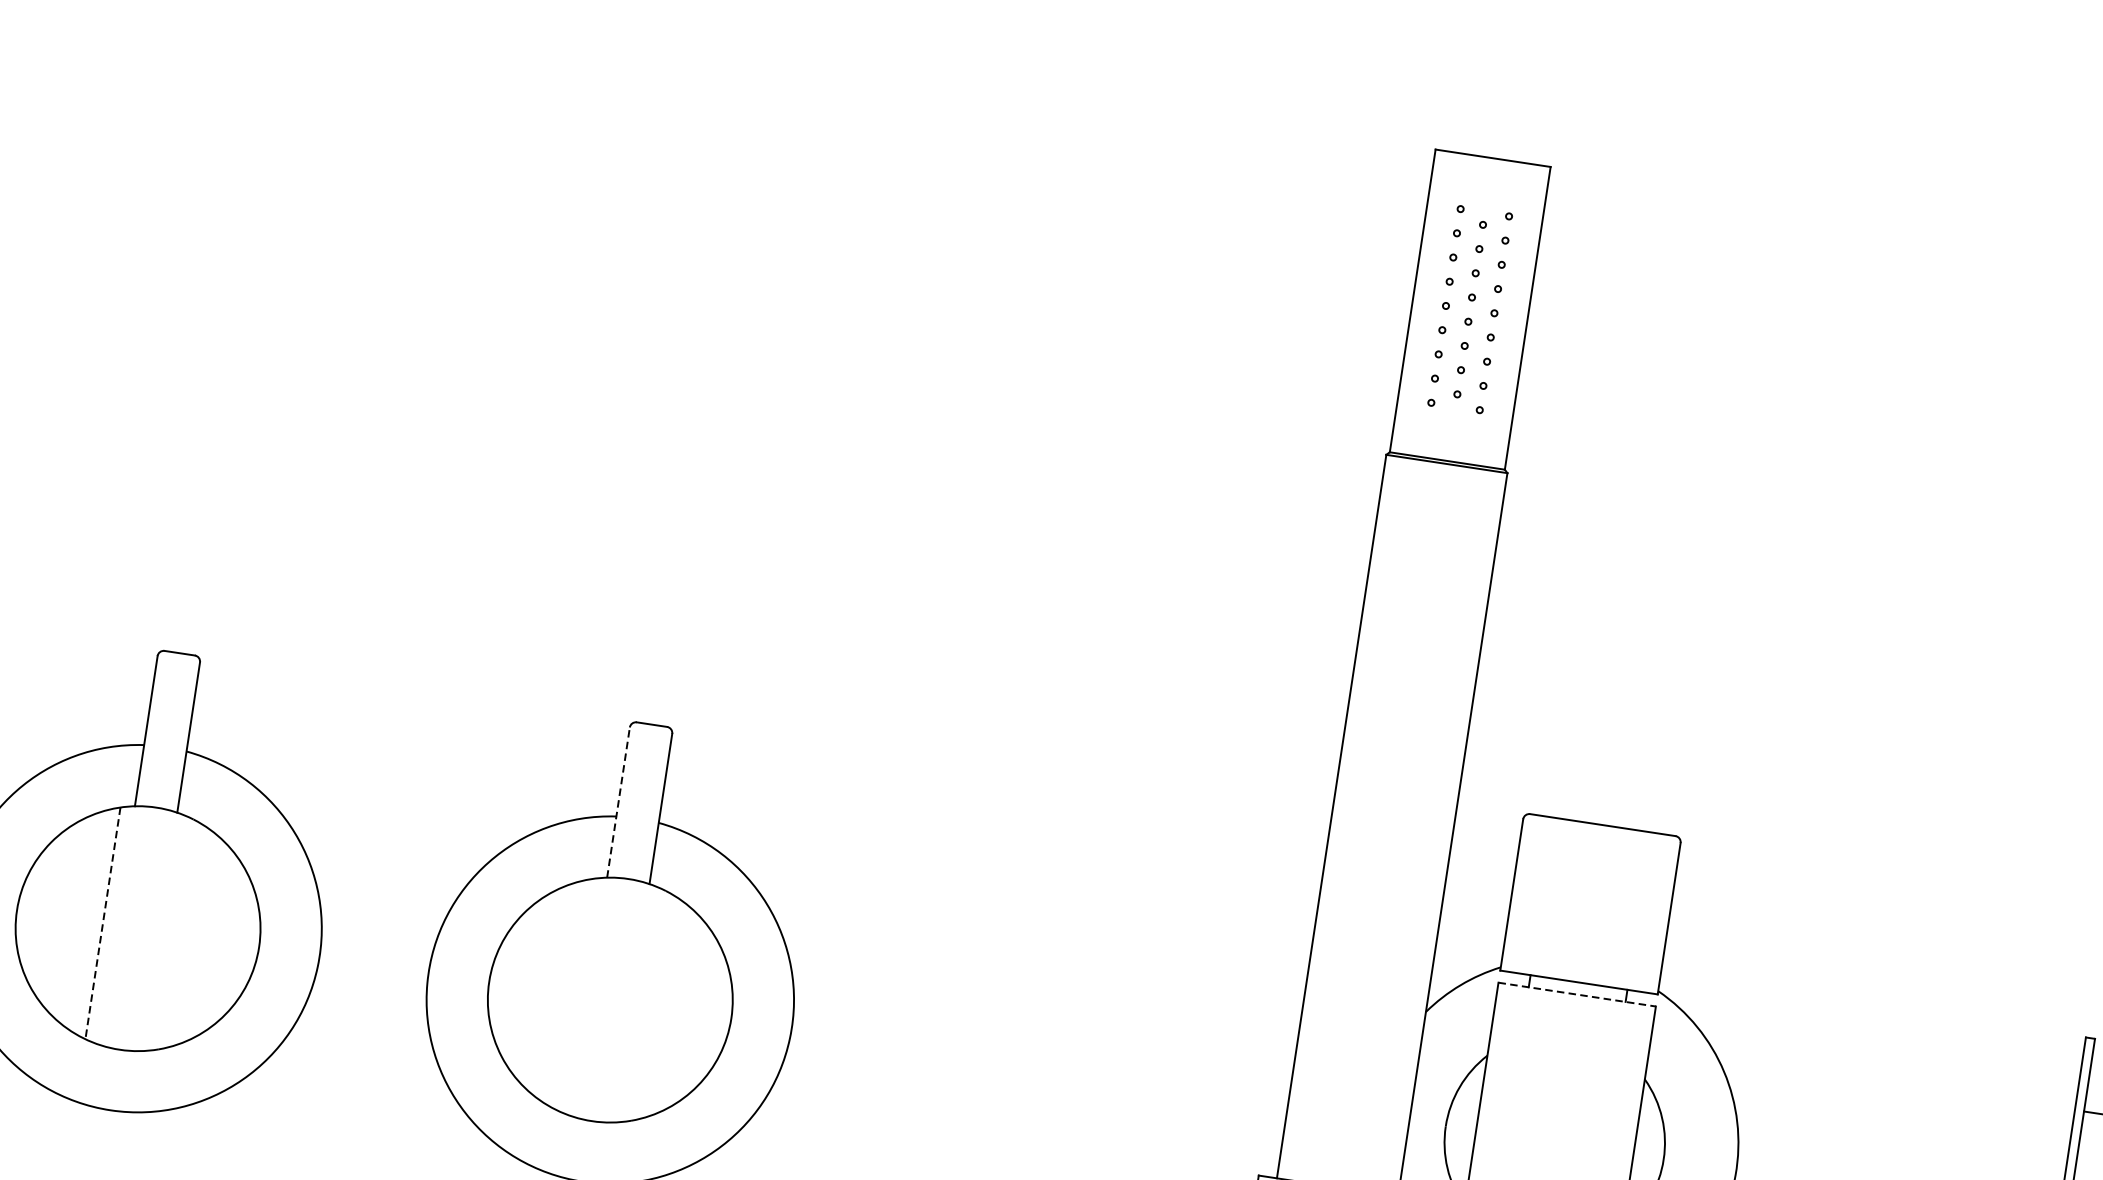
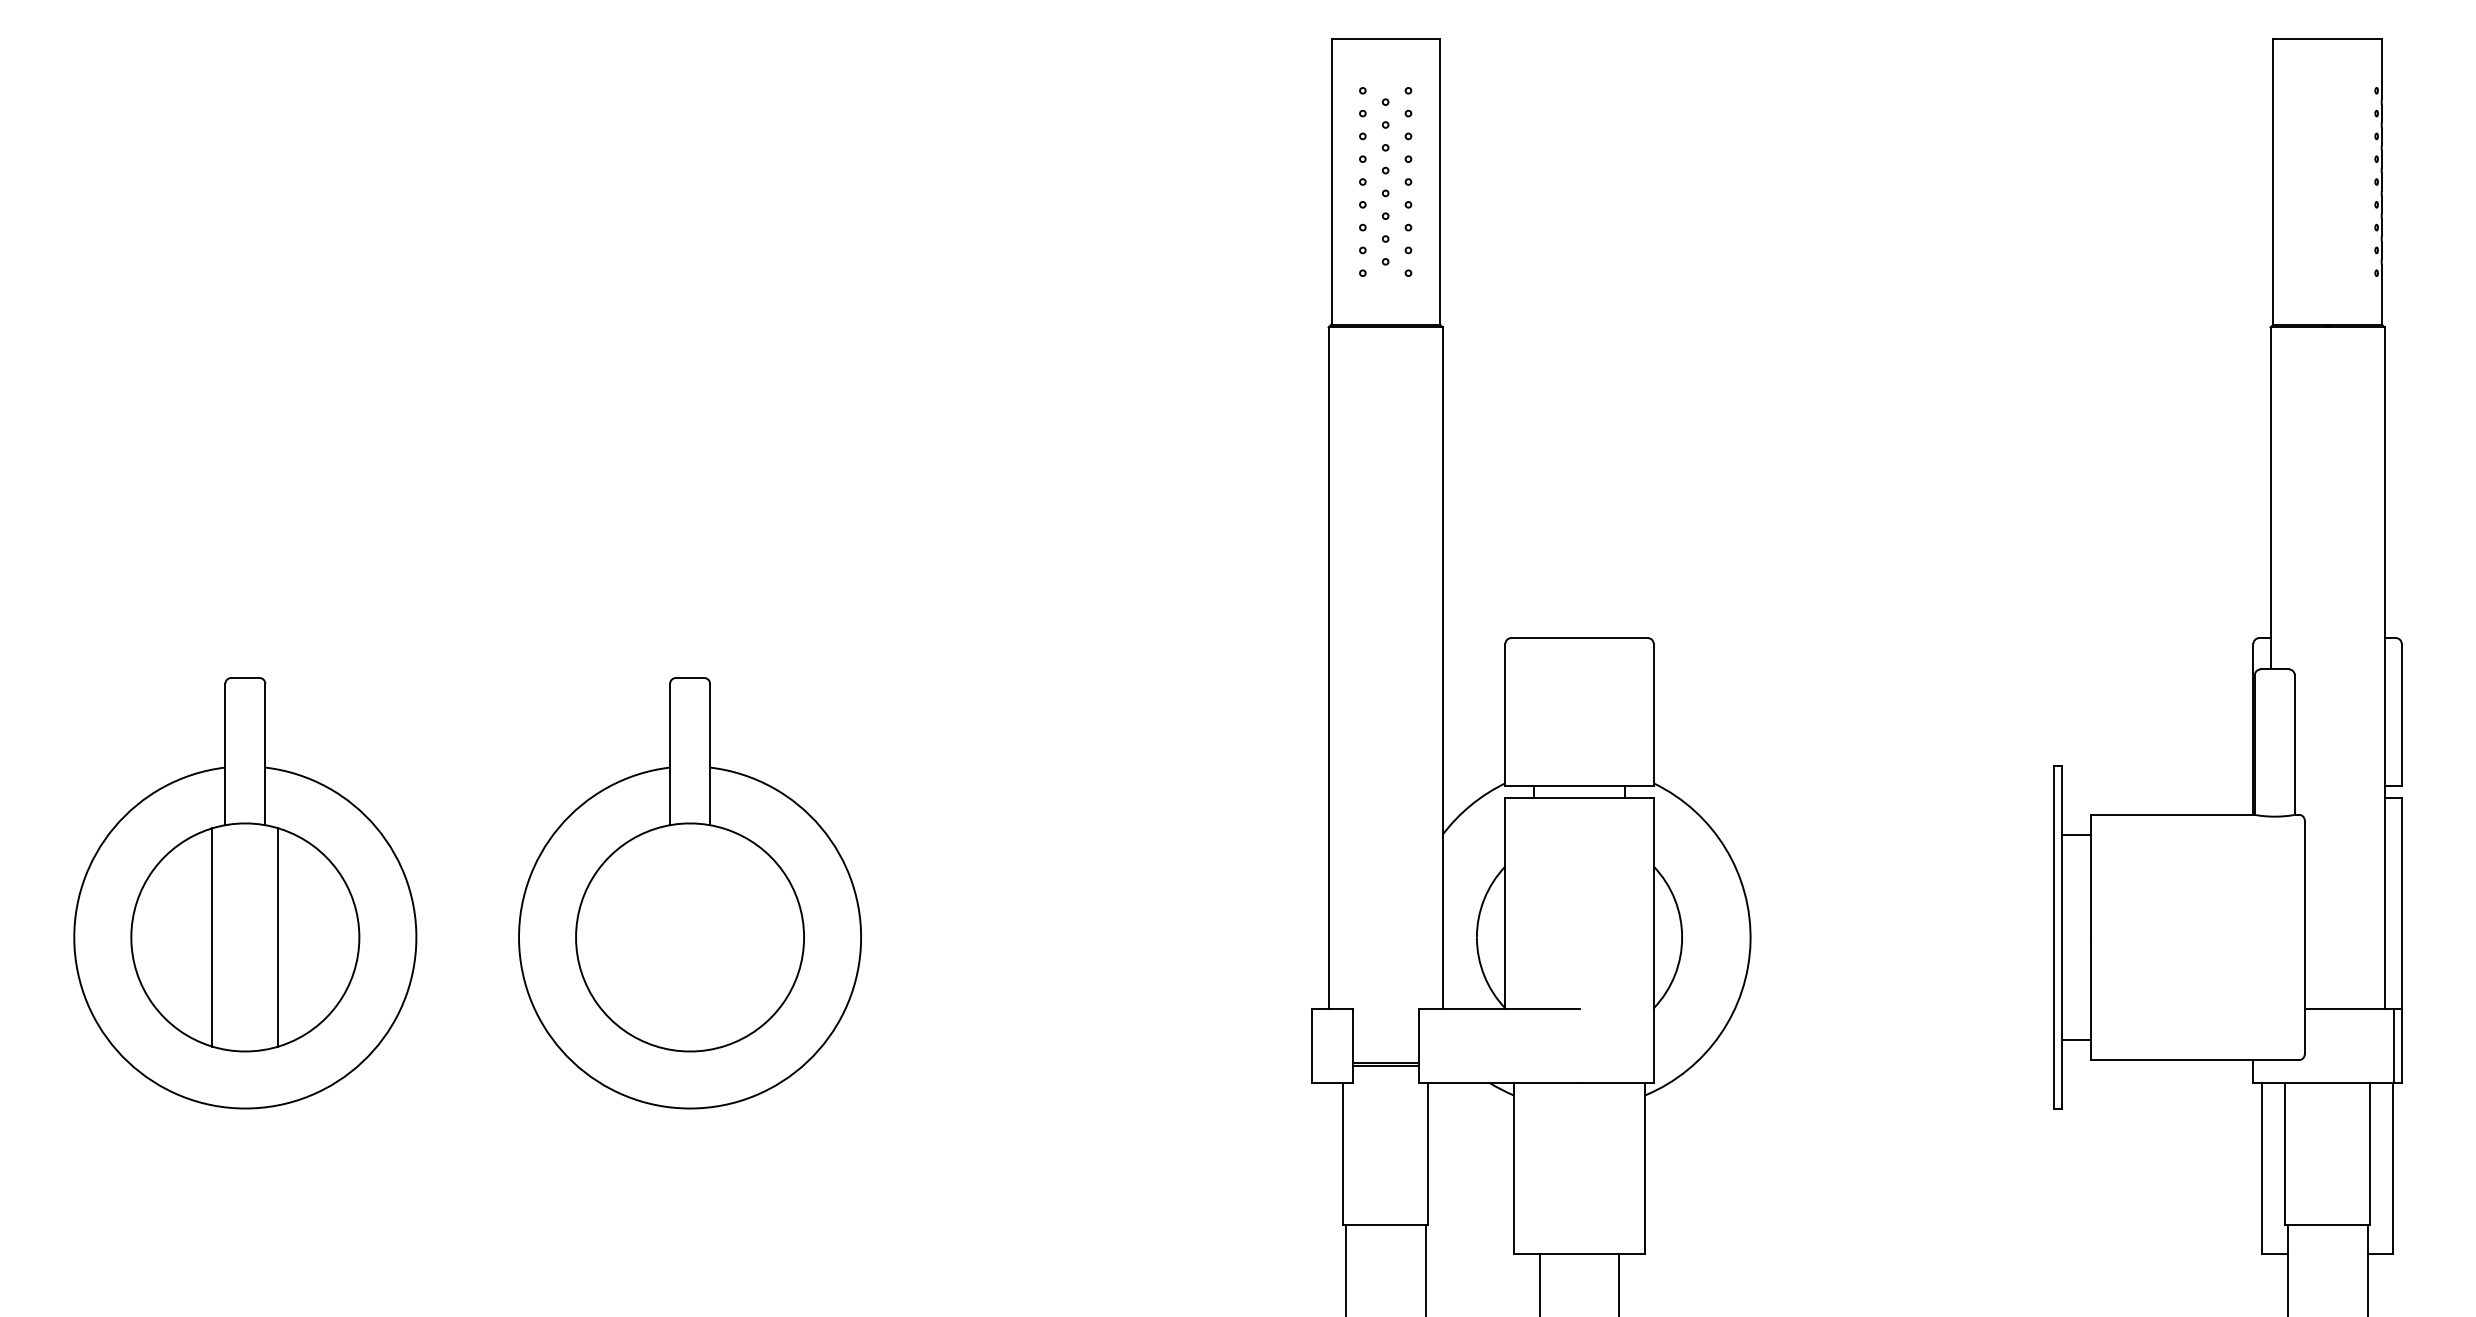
line: (618, 802) -> (670, 754), dashed -> solid
line: (103, 923) -> (212, 937), dashed -> solid
line: (173, 934) -> (278, 937), added
line: (1578, 994) -> (1580, 797), dashed -> solid

